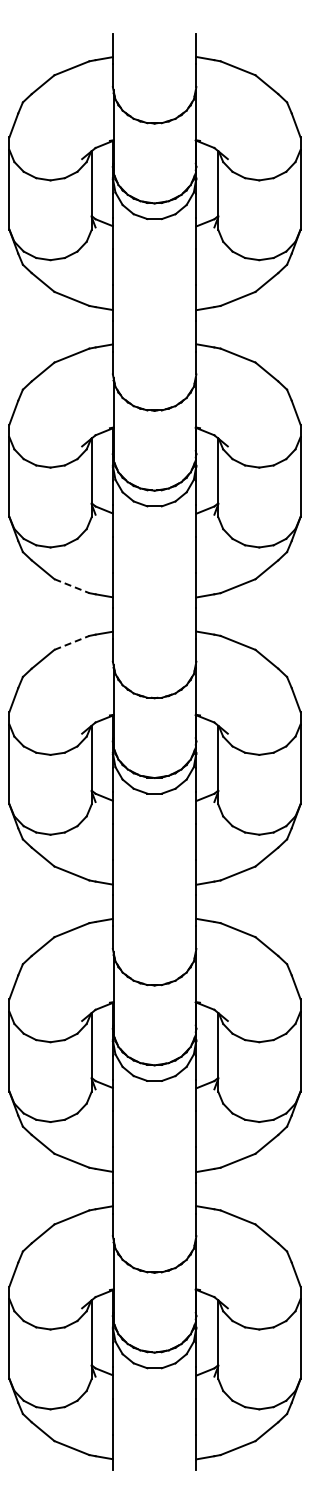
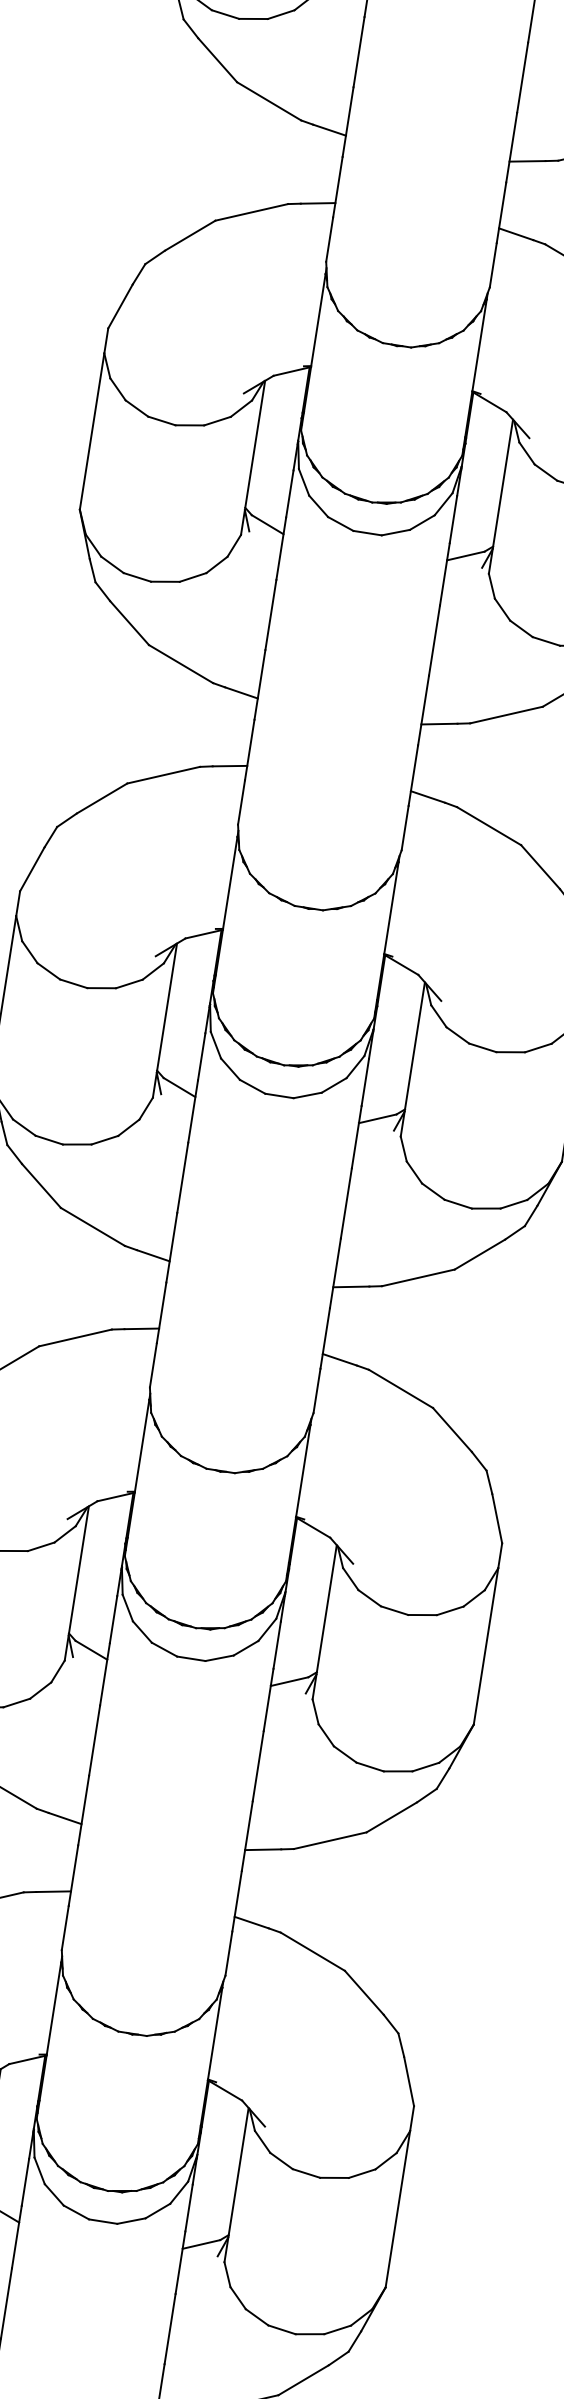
line: (71, 586) -> (180, 664), dashed -> solid
line: (71, 642) -> (162, 774), dashed -> solid

